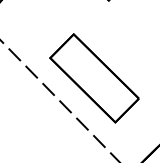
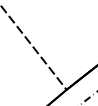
part: (93, 77) -> (52, 36), removed

